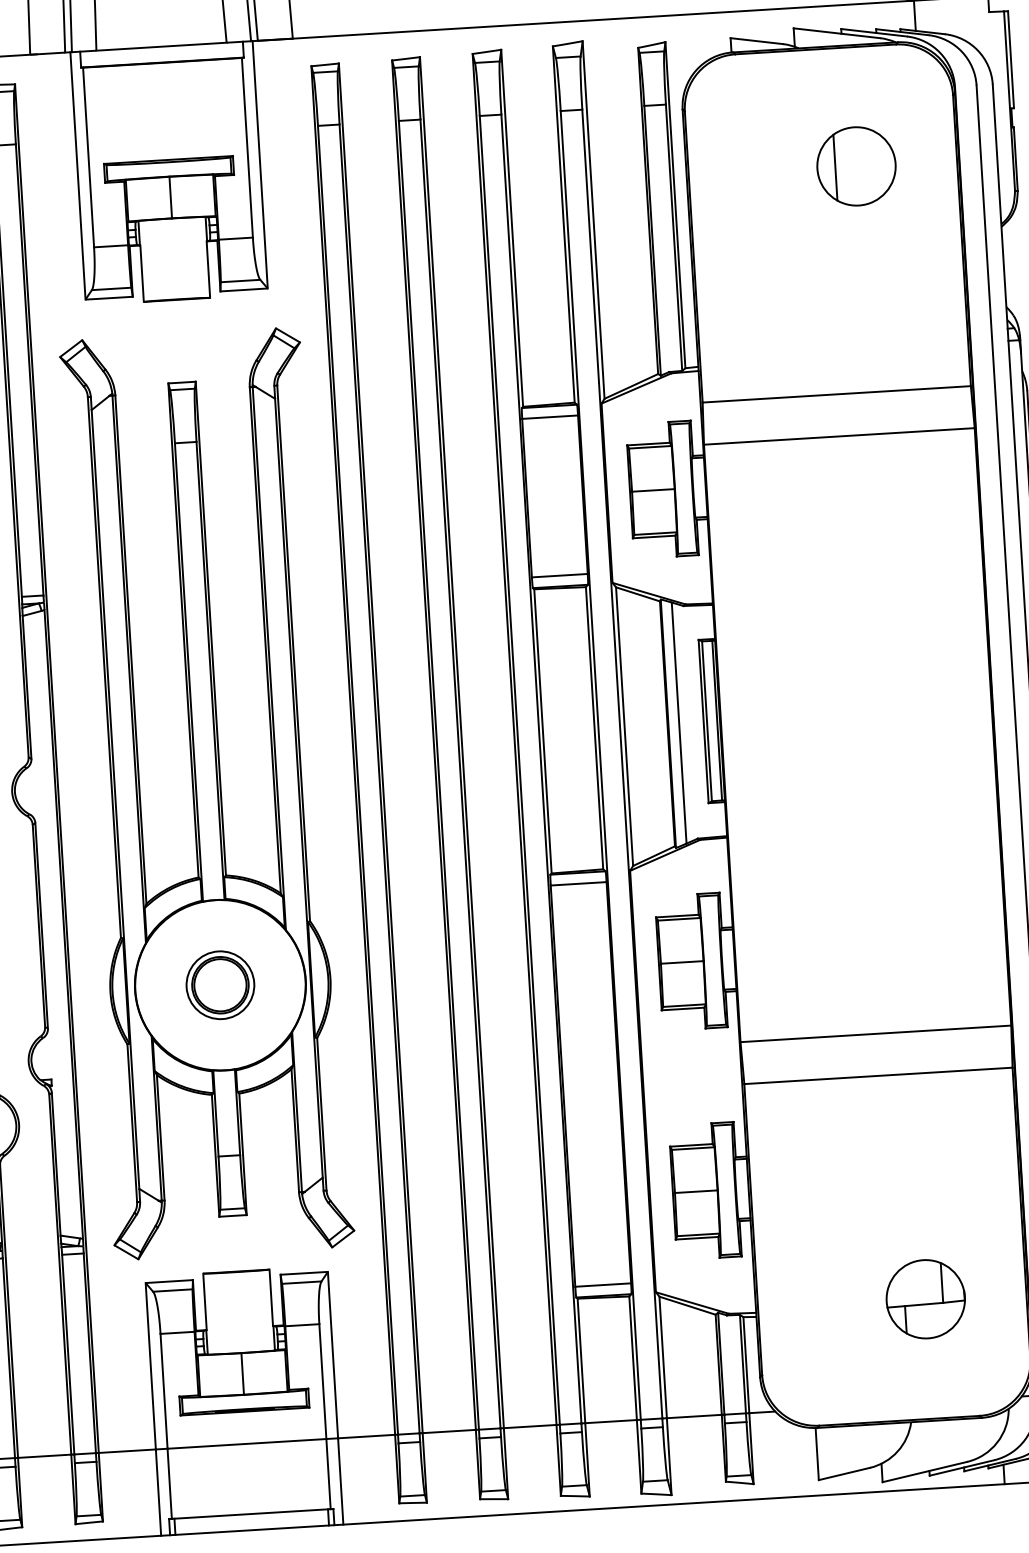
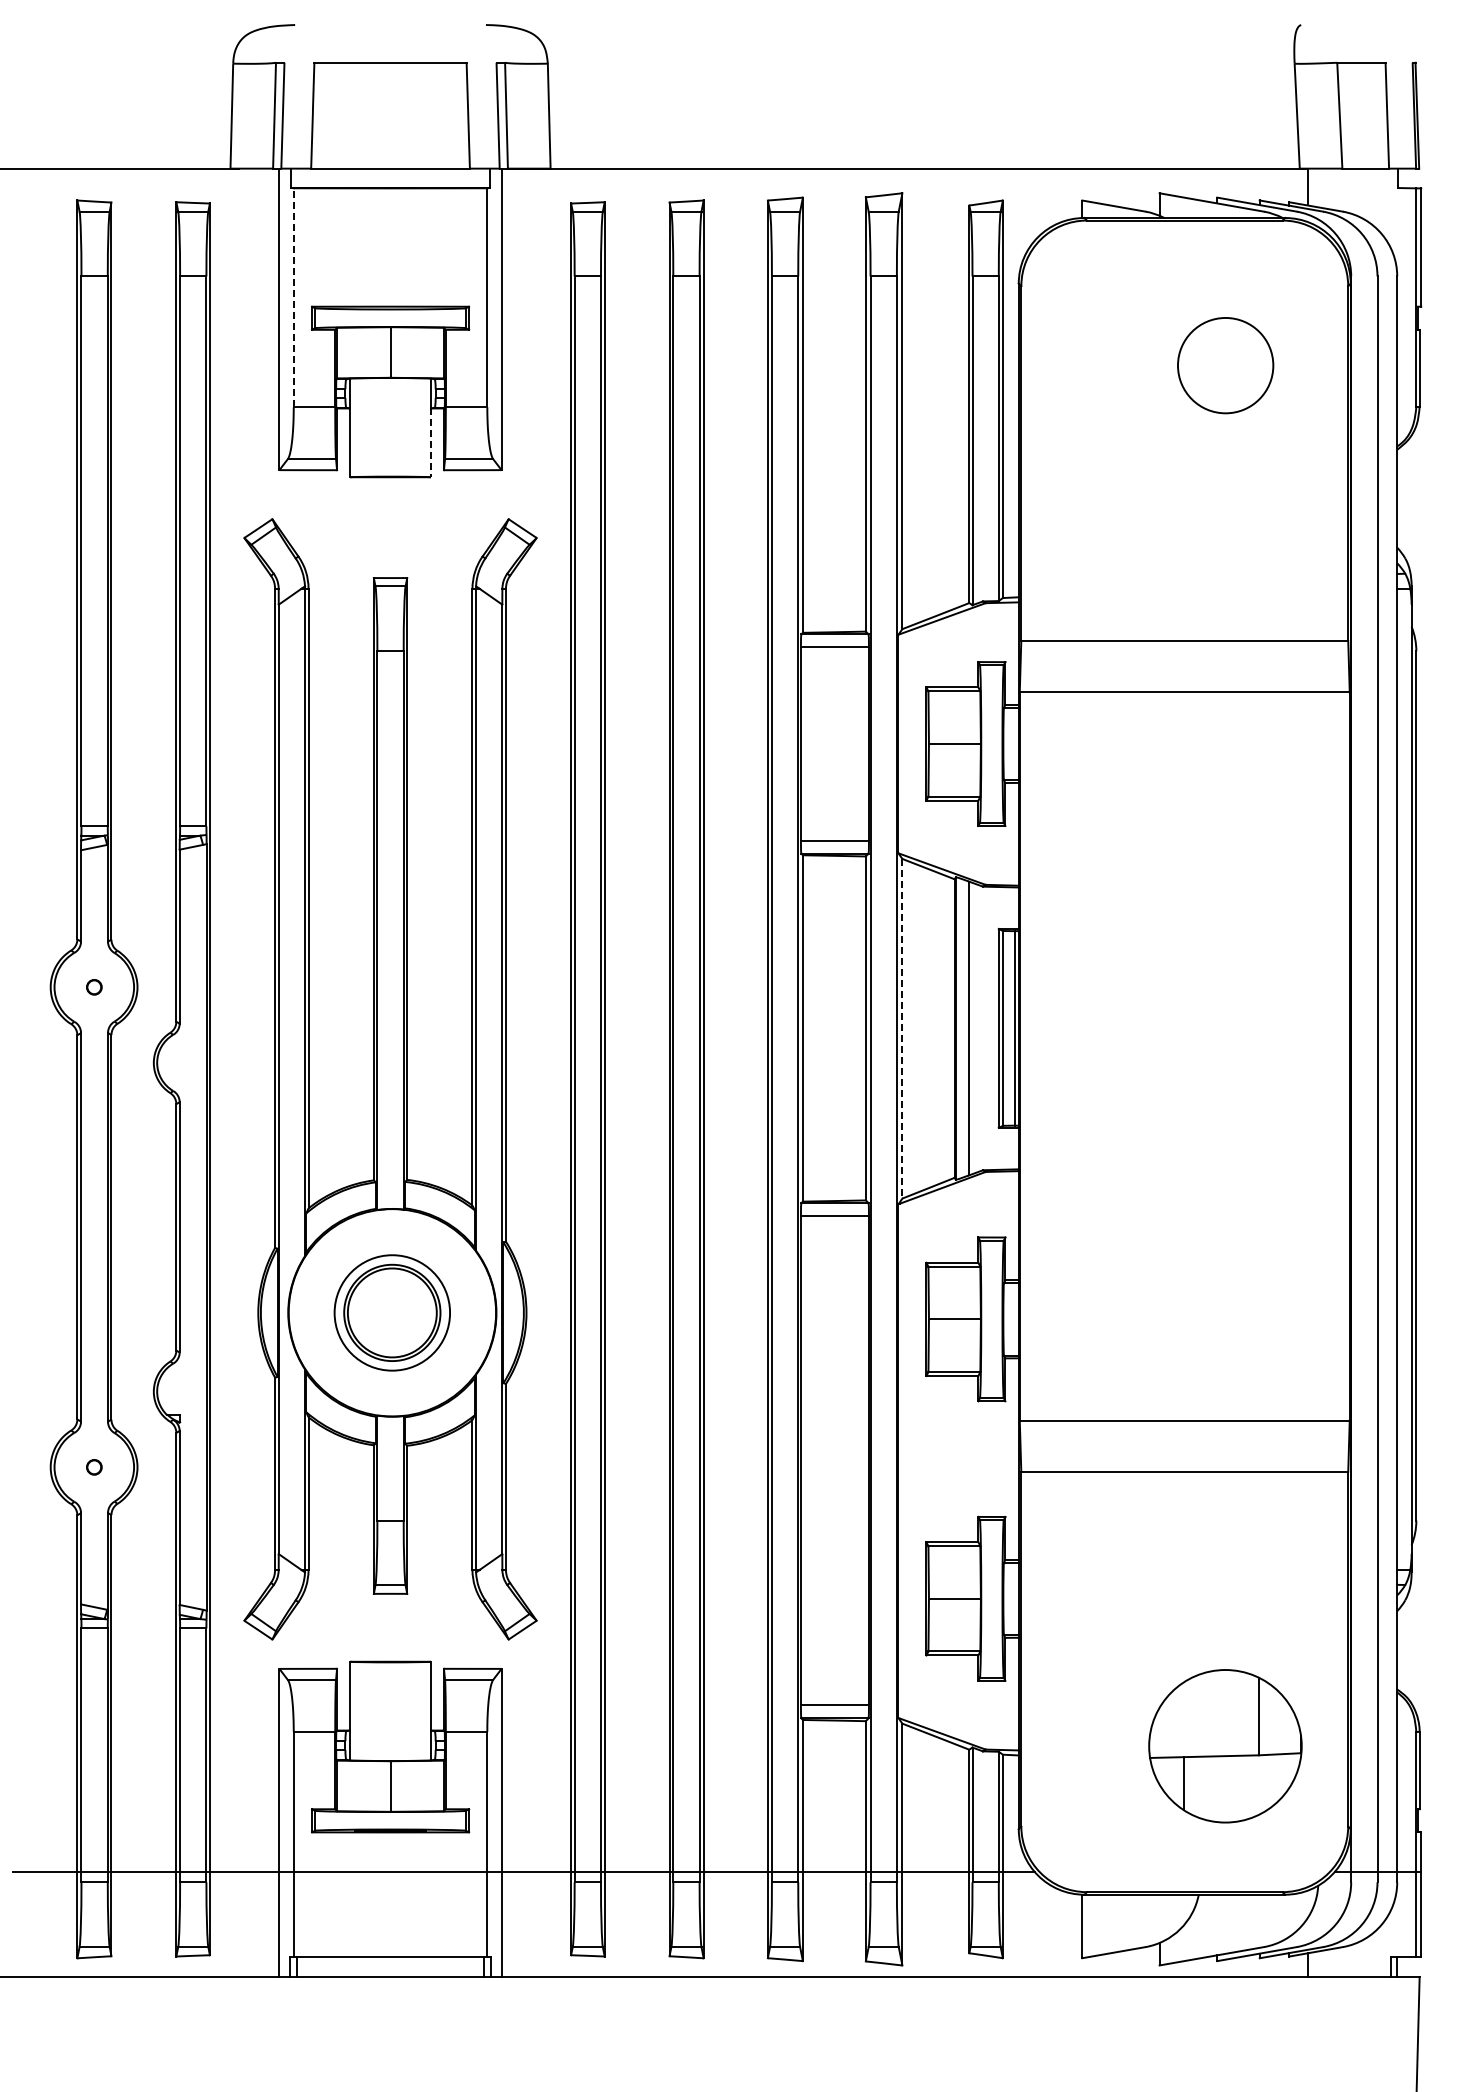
line: (88, 157) -> (293, 297), solid -> dashed
line: (835, 167) -> (1199, 365), removed
line: (208, 270) -> (430, 443), solid -> dashed
line: (624, 726) -> (902, 1028), solid -> dashed
part: (220, 984) -> (392, 1312), size x1.4
part: (925, 1299) -> (1225, 1746), size x1.6

